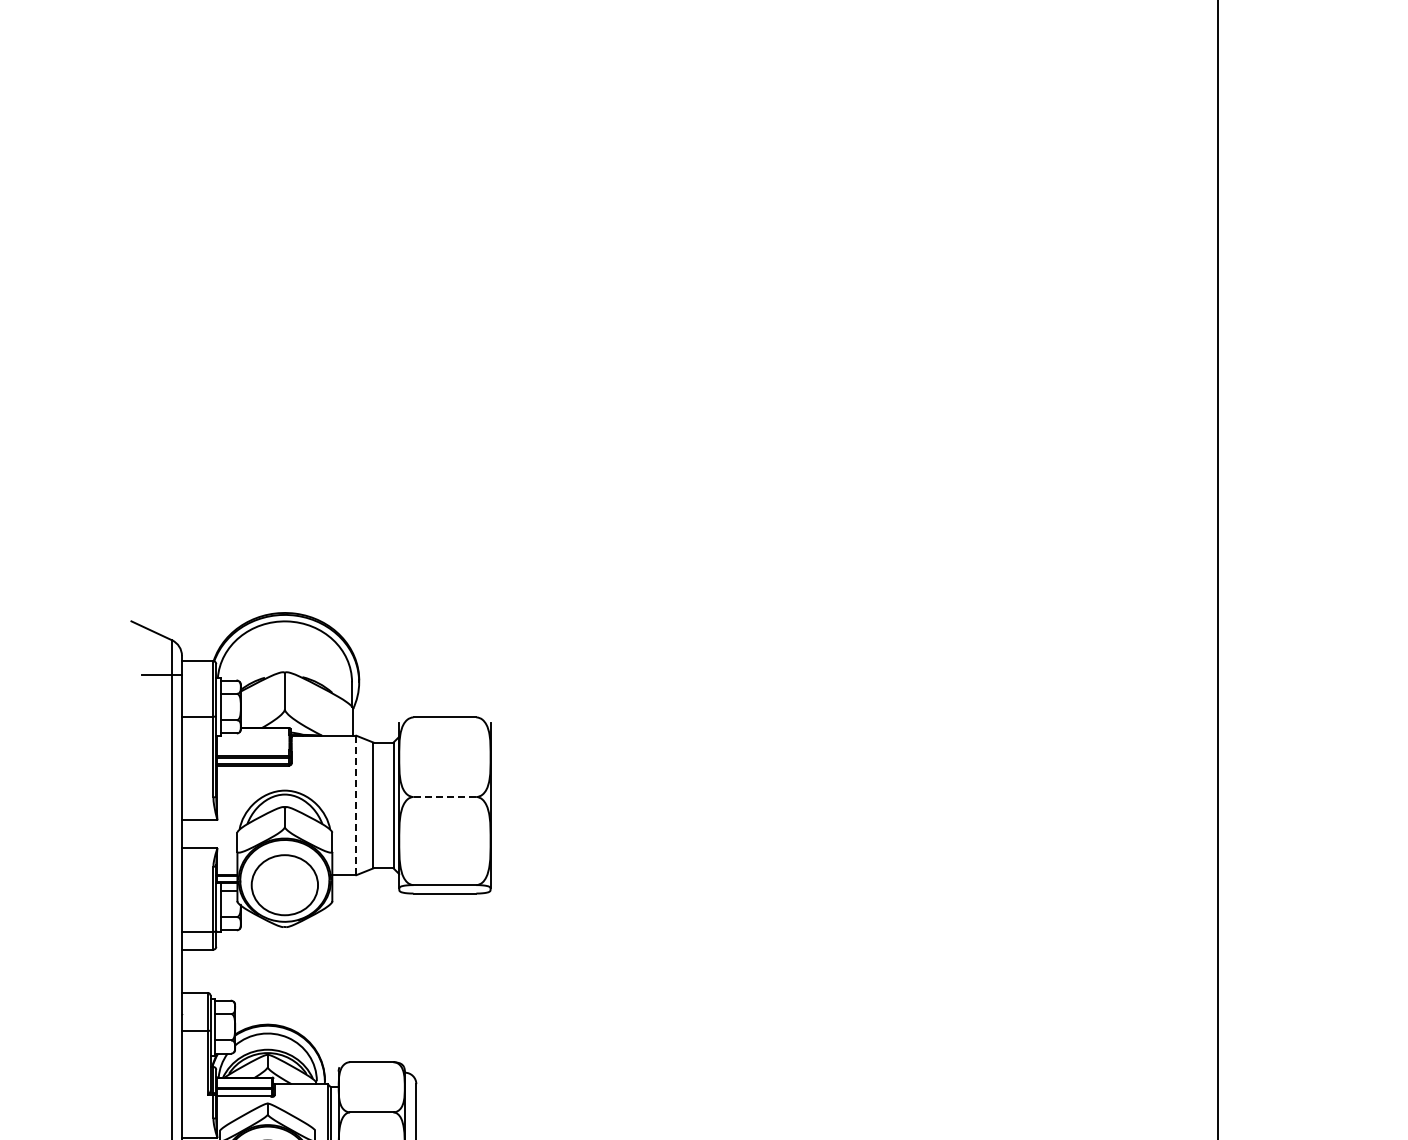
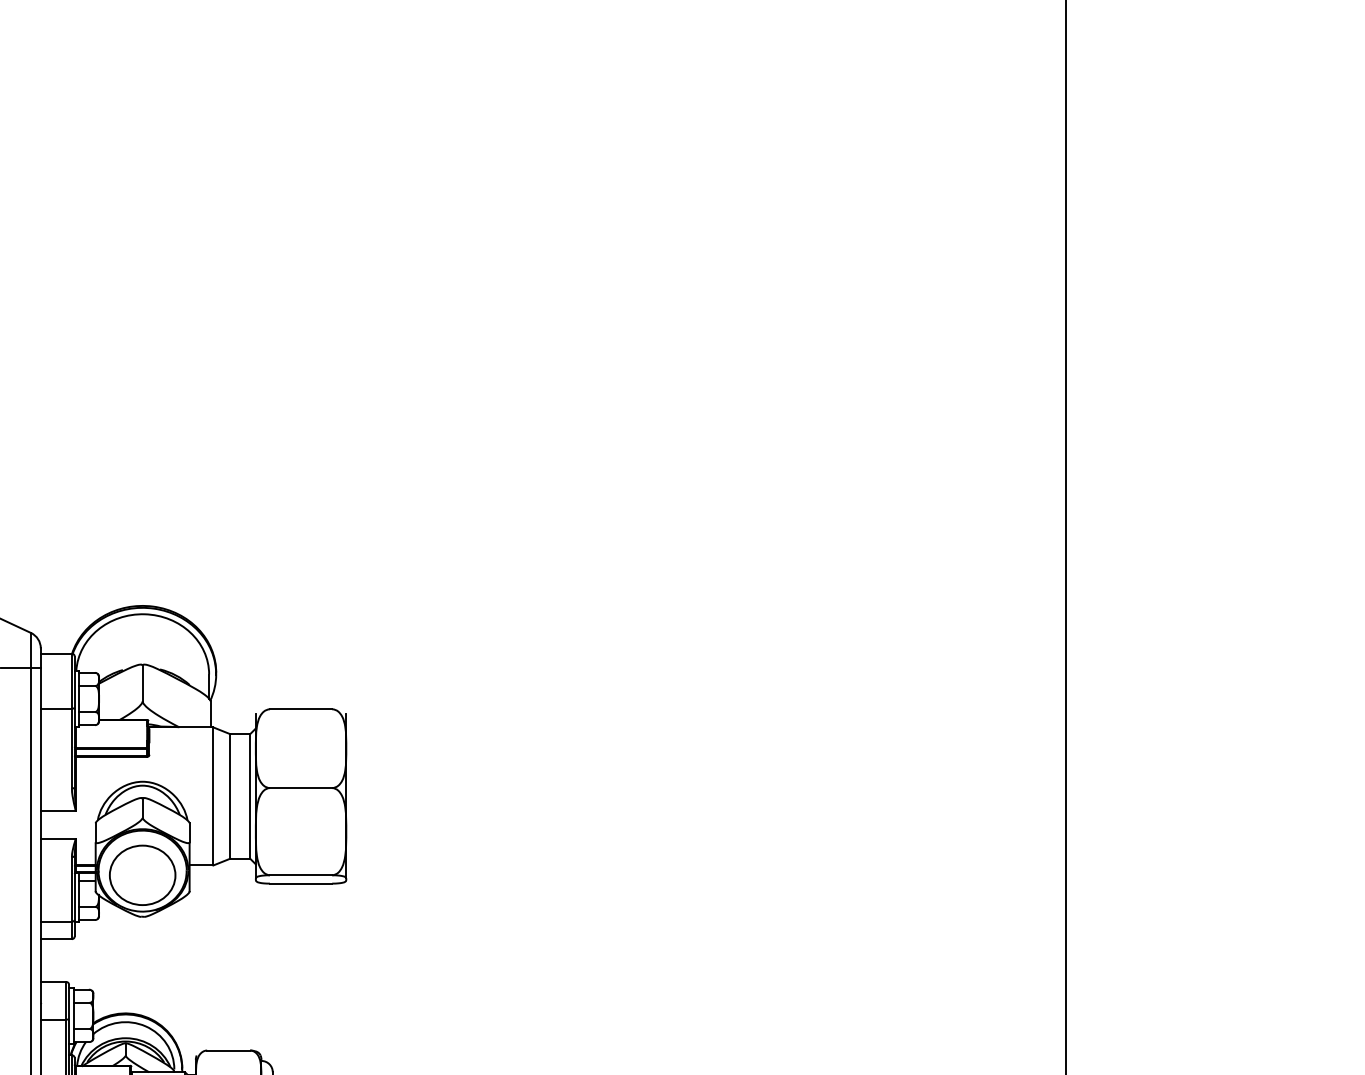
line: (445, 797) -> (301, 788), dashed -> solid
line: (356, 805) -> (213, 796), dashed -> solid

